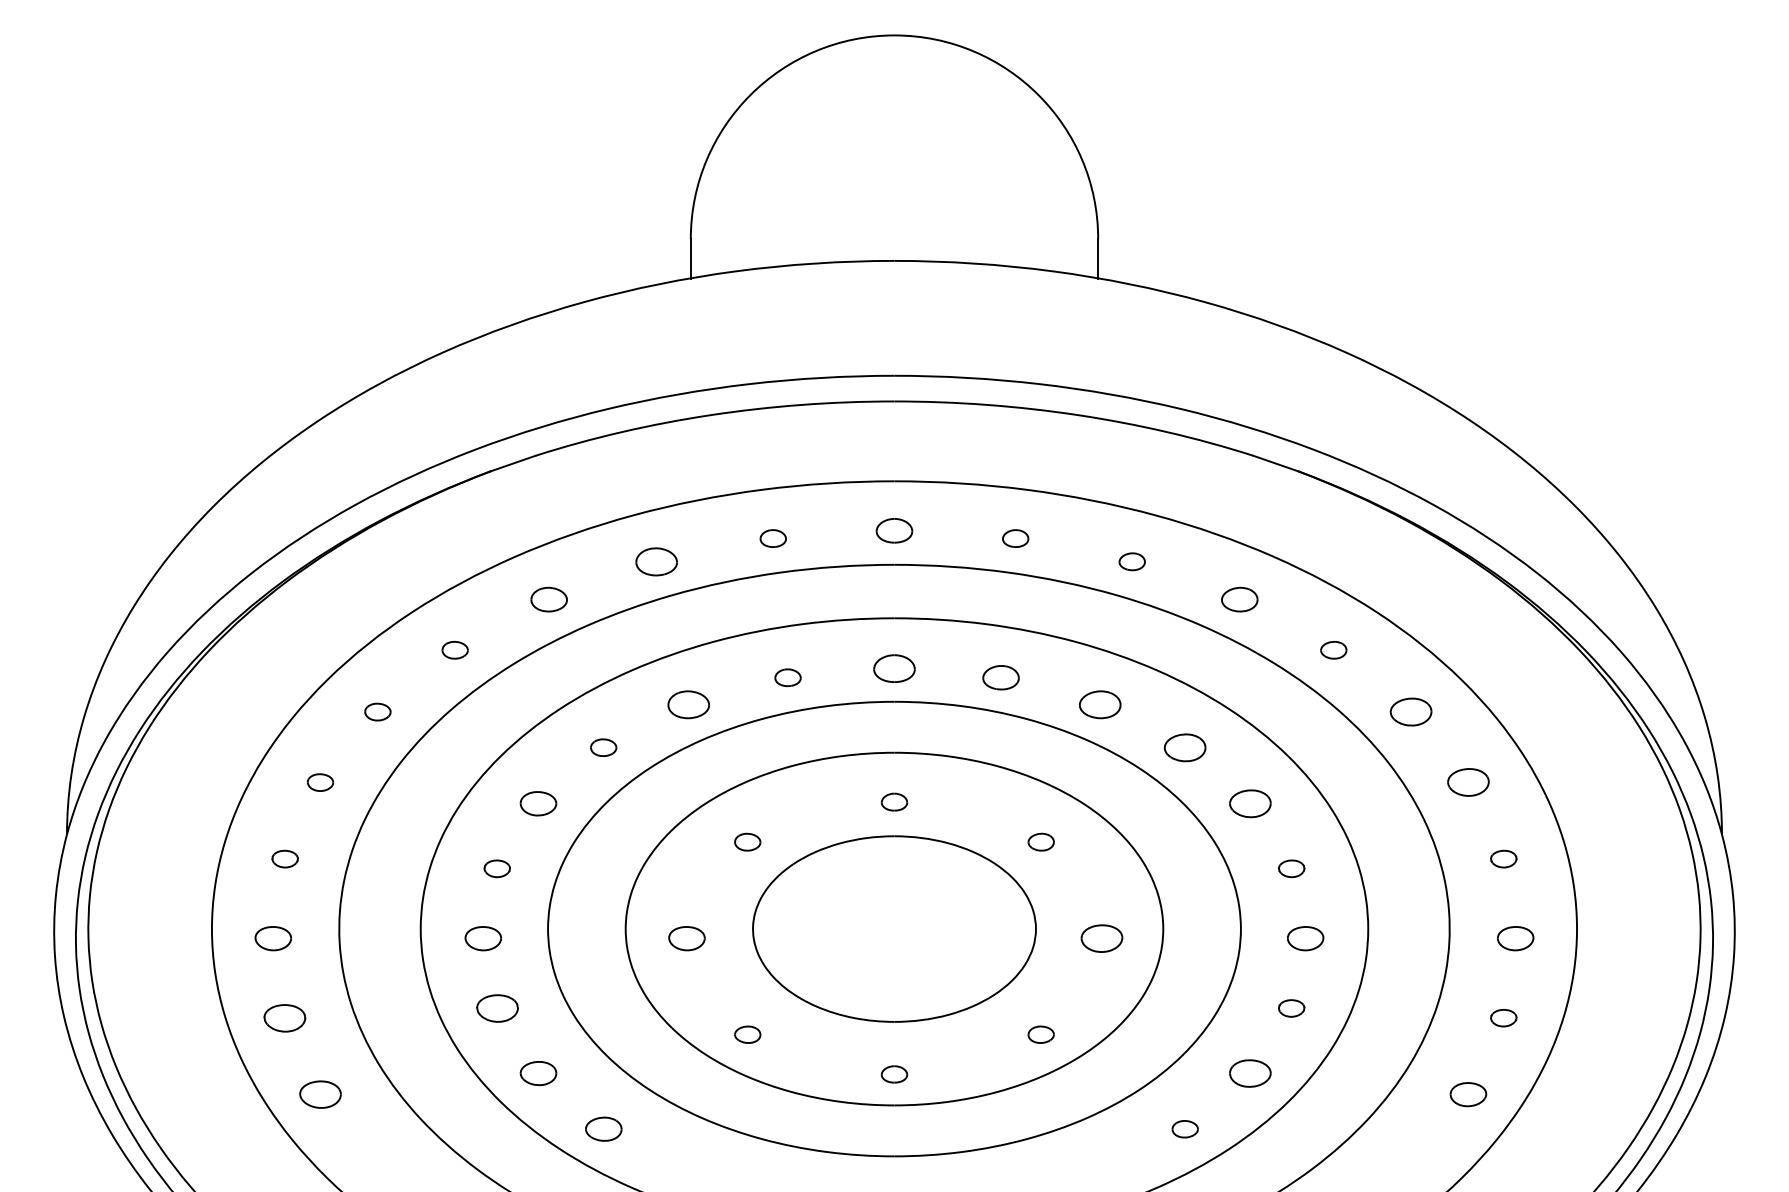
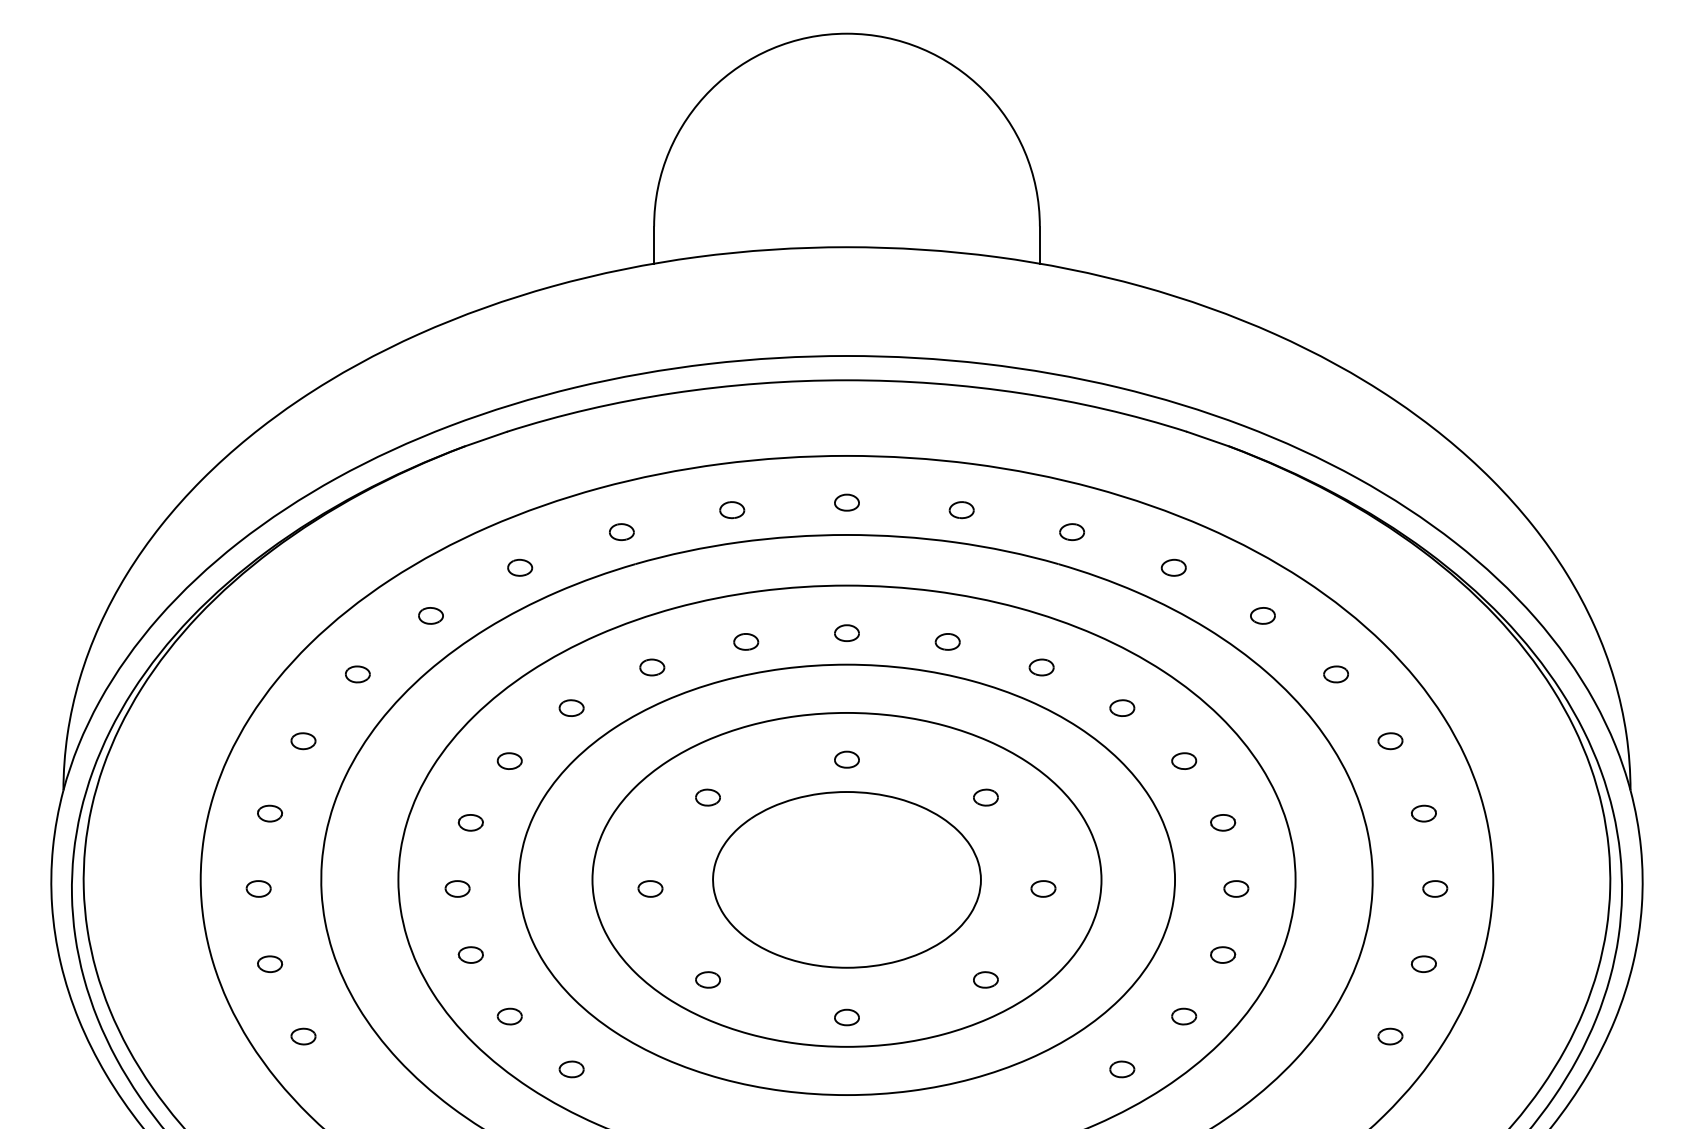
part: (893, 530) -> (846, 502), size x0.71
part: (656, 561) -> (621, 531), size x0.62
part: (549, 599) -> (520, 567), size x0.71
part: (1239, 599) -> (1173, 567), size x0.71
part: (893, 667) -> (846, 632), size x0.62
part: (1000, 677) -> (947, 641), size x0.71
part: (689, 704) -> (652, 667), size x0.62
part: (1099, 704) -> (1041, 667), size x0.62
part: (1410, 712) -> (1335, 674), size x0.62
part: (1185, 747) -> (1122, 707), size x0.62
part: (1468, 782) -> (1390, 741), size x0.62
part: (538, 802) -> (509, 760), size x0.71
part: (1250, 802) -> (1184, 760), size x0.62
part: (272, 938) -> (258, 888), size x0.71
part: (483, 938) -> (457, 888), size x0.71
part: (686, 938) -> (650, 888), size x0.71
part: (1102, 938) -> (1043, 888), size x0.62
part: (1305, 938) -> (1236, 888), size x0.71
part: (1516, 938) -> (1435, 888), size x0.71
part: (496, 1007) -> (470, 954), size x0.62
part: (285, 1017) -> (270, 963), size x0.62
part: (538, 1073) -> (509, 1016), size x0.71
part: (1250, 1073) -> (1184, 1016), size x0.62
part: (320, 1094) -> (303, 1036), size x0.62
part: (1468, 1094) -> (1390, 1036), size x0.71
part: (603, 1129) -> (571, 1069), size x0.71

